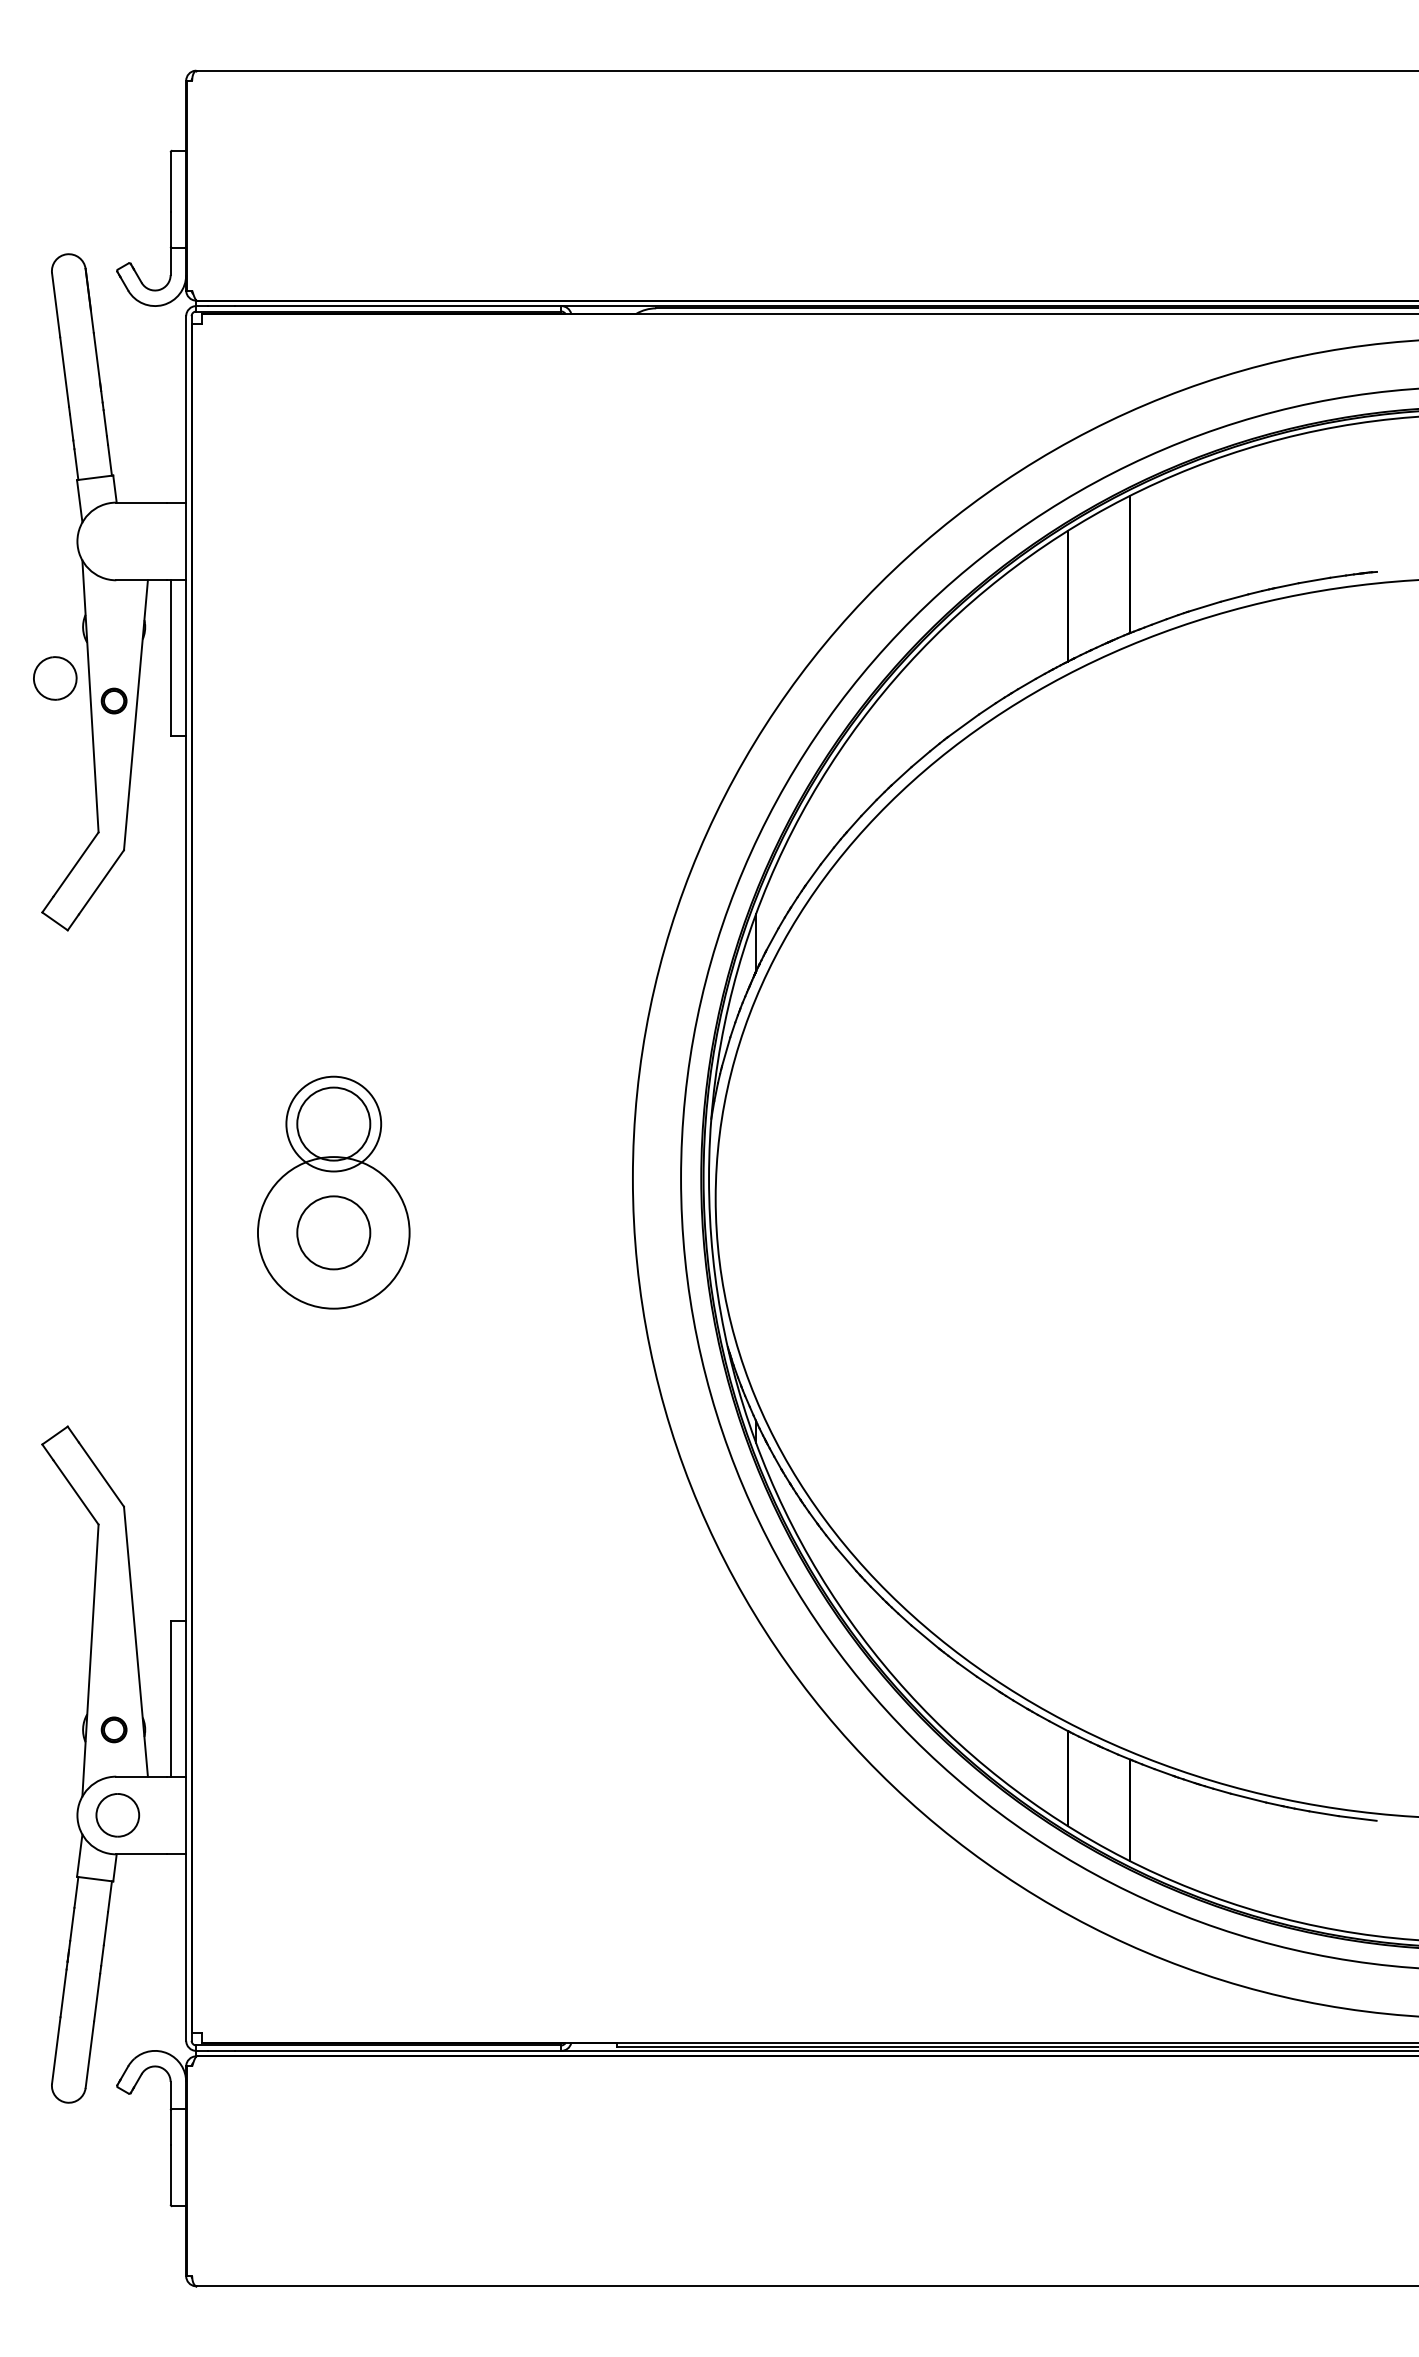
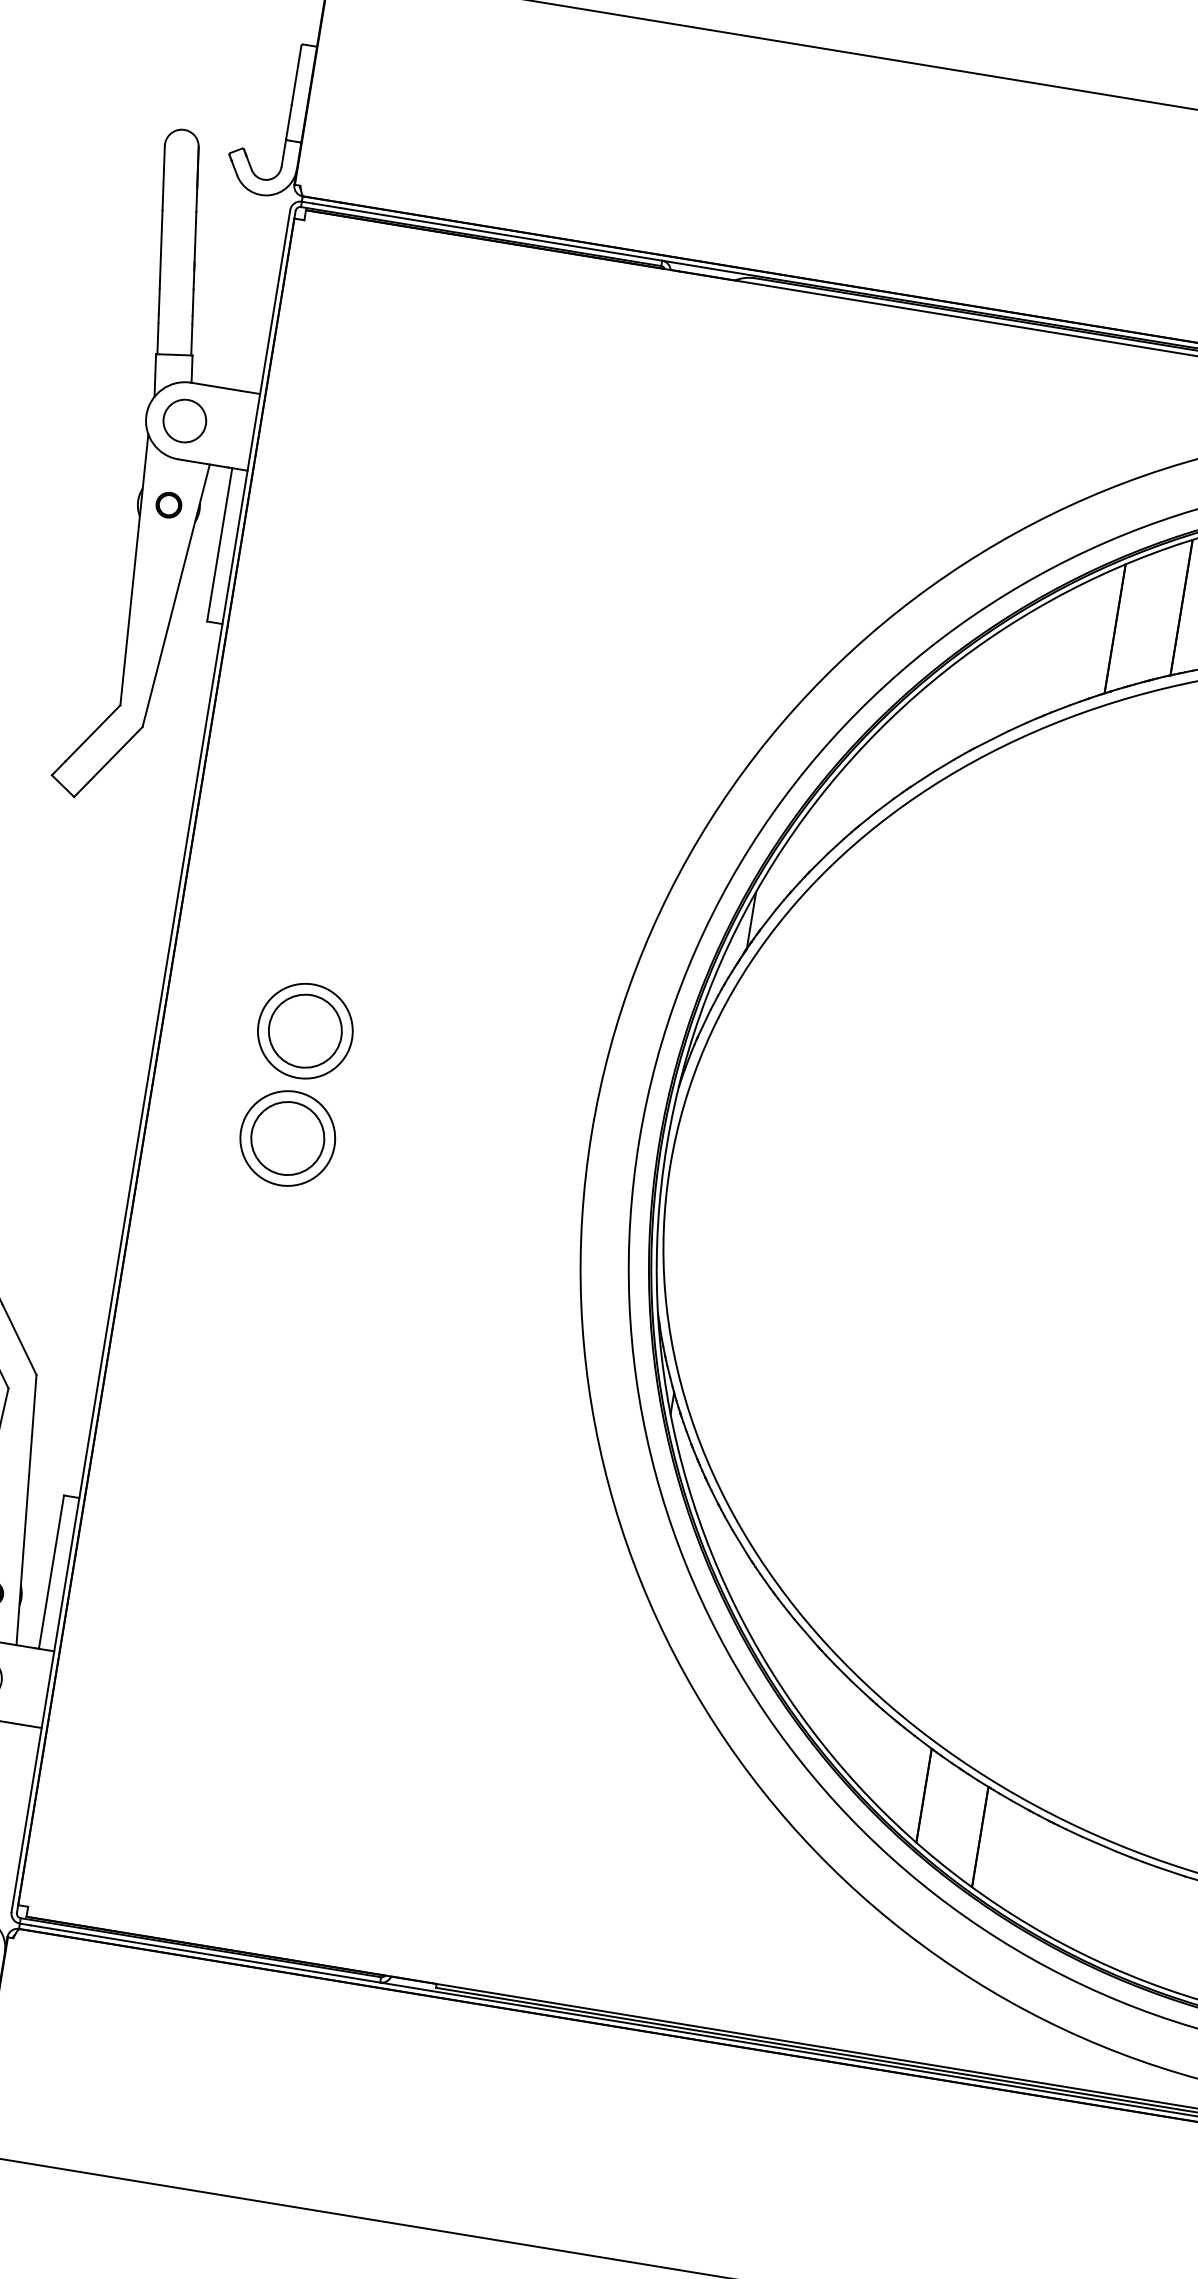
part: (55, 678) -> (185, 421), moved
part: (113, 700) -> (168, 504), moved
circle: (333, 1232) -> (287, 1138), size x0.62

